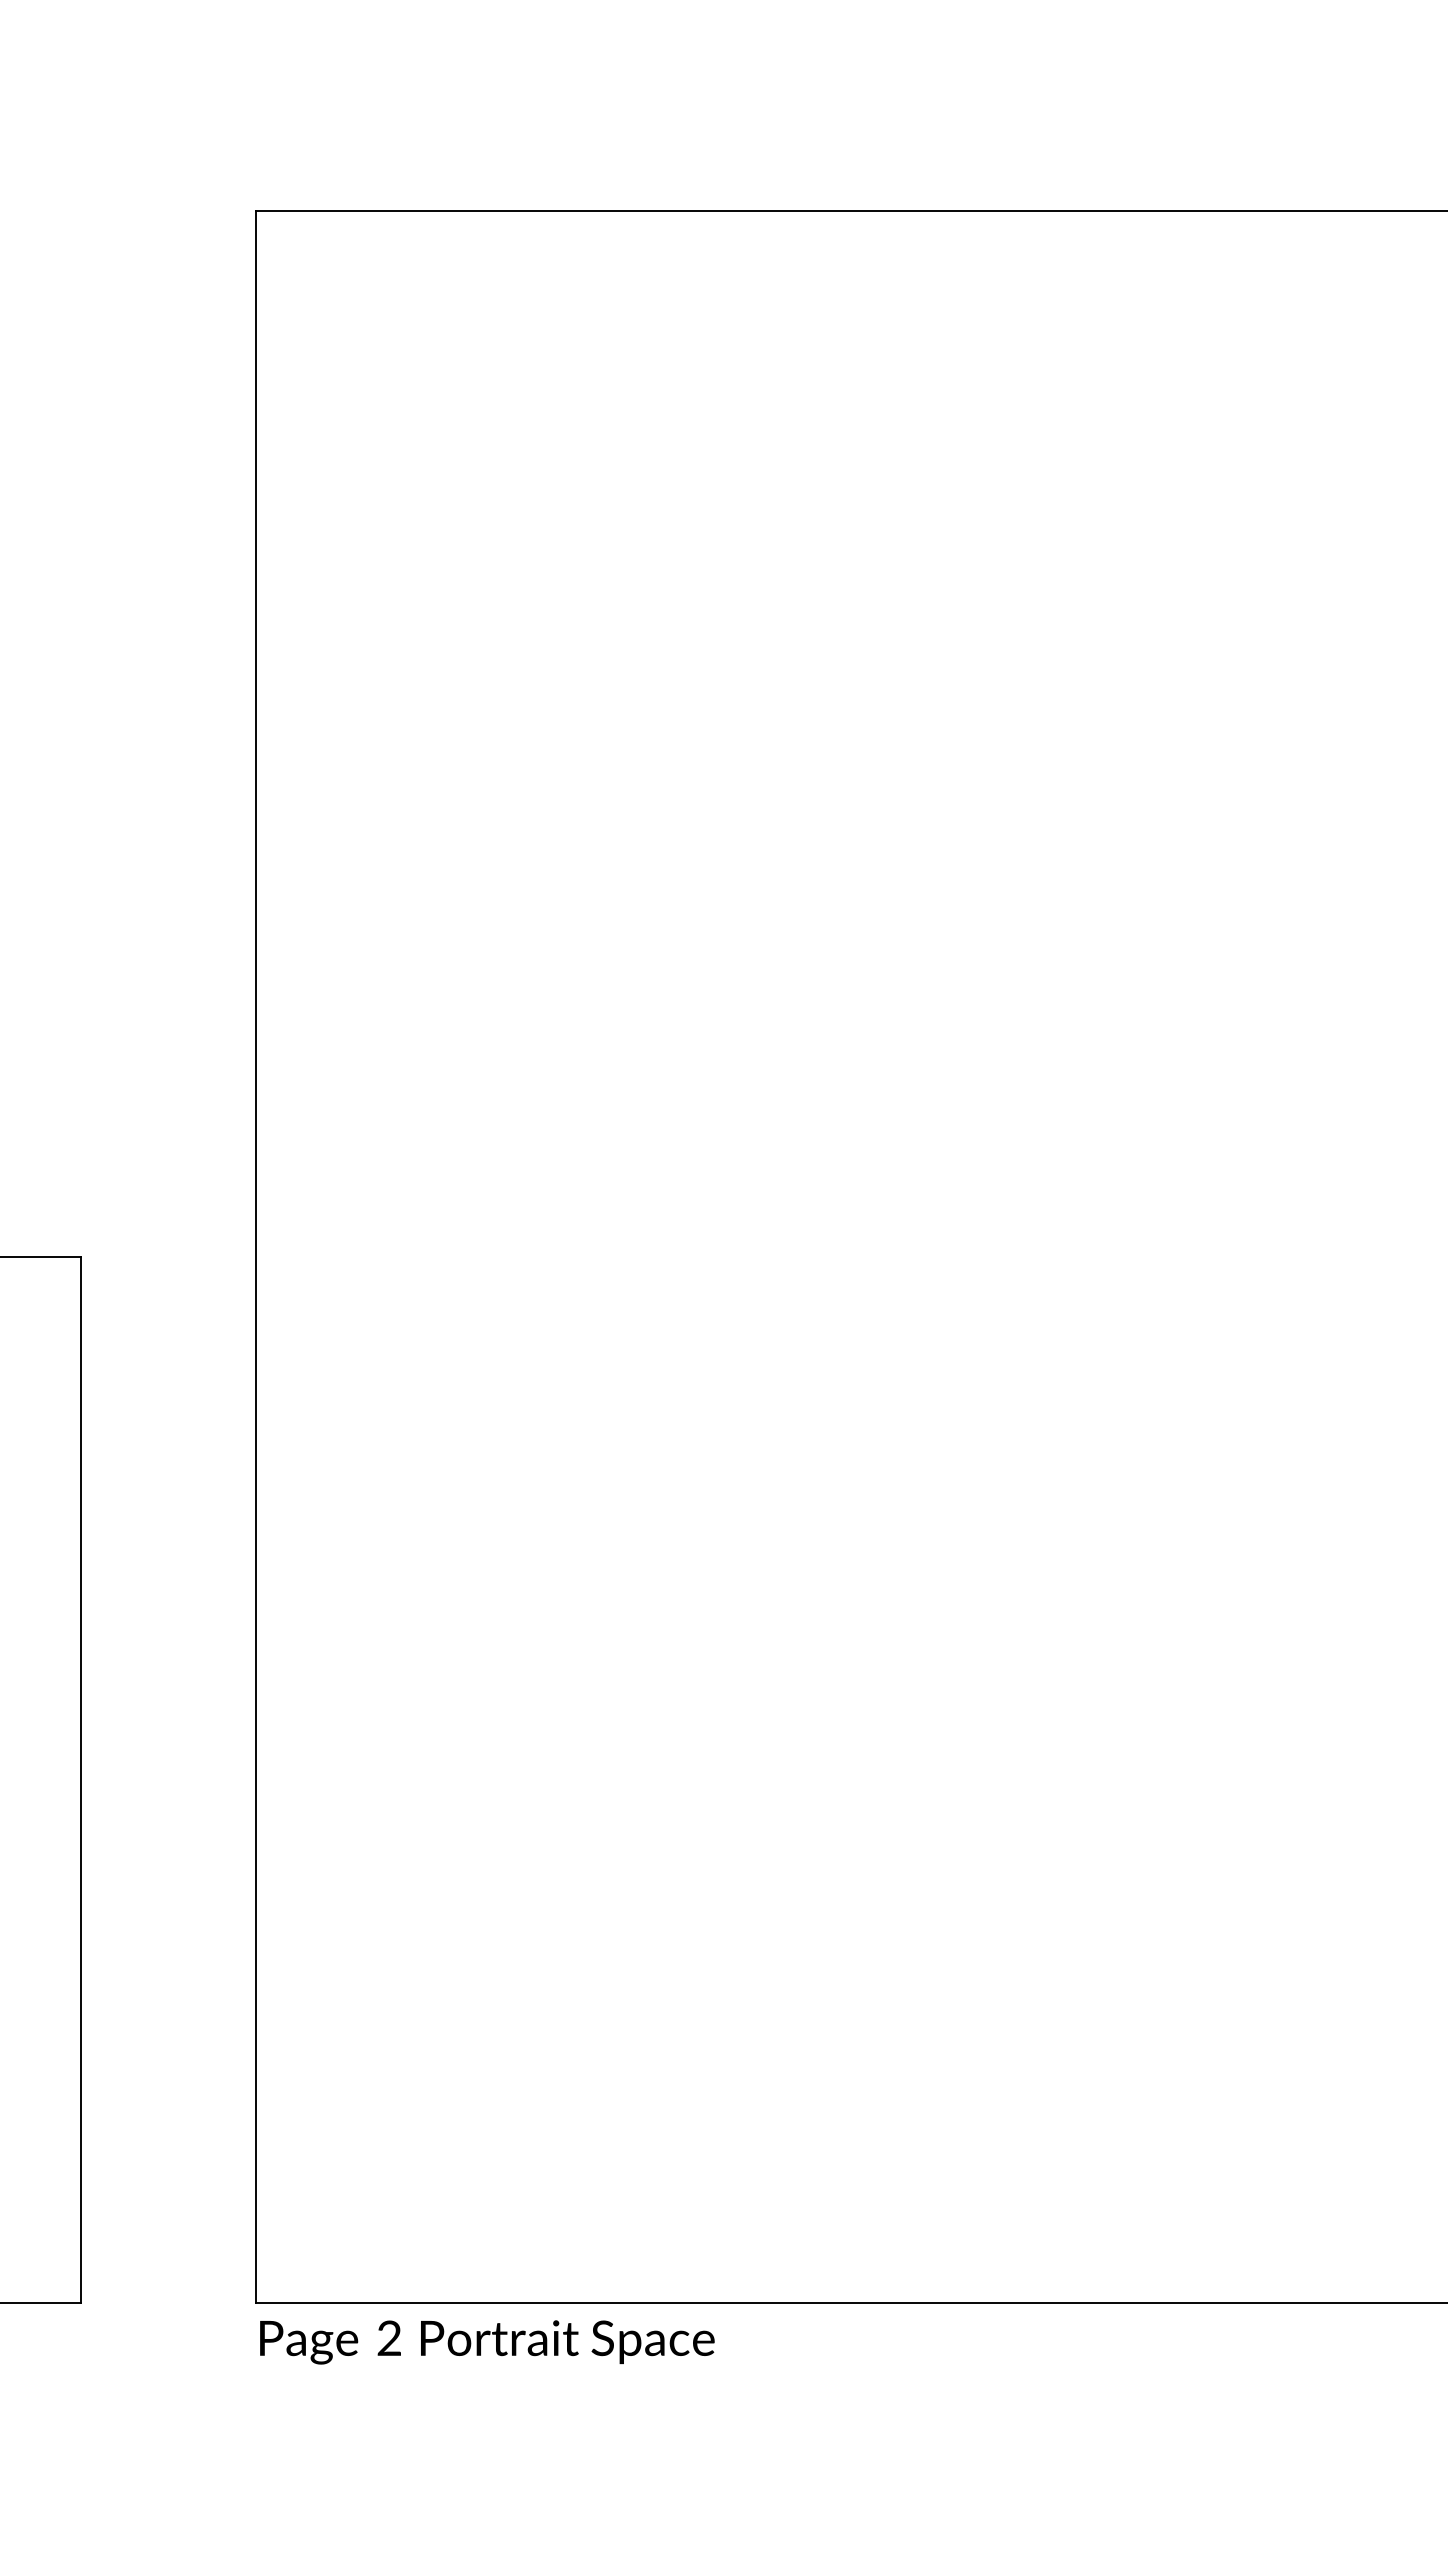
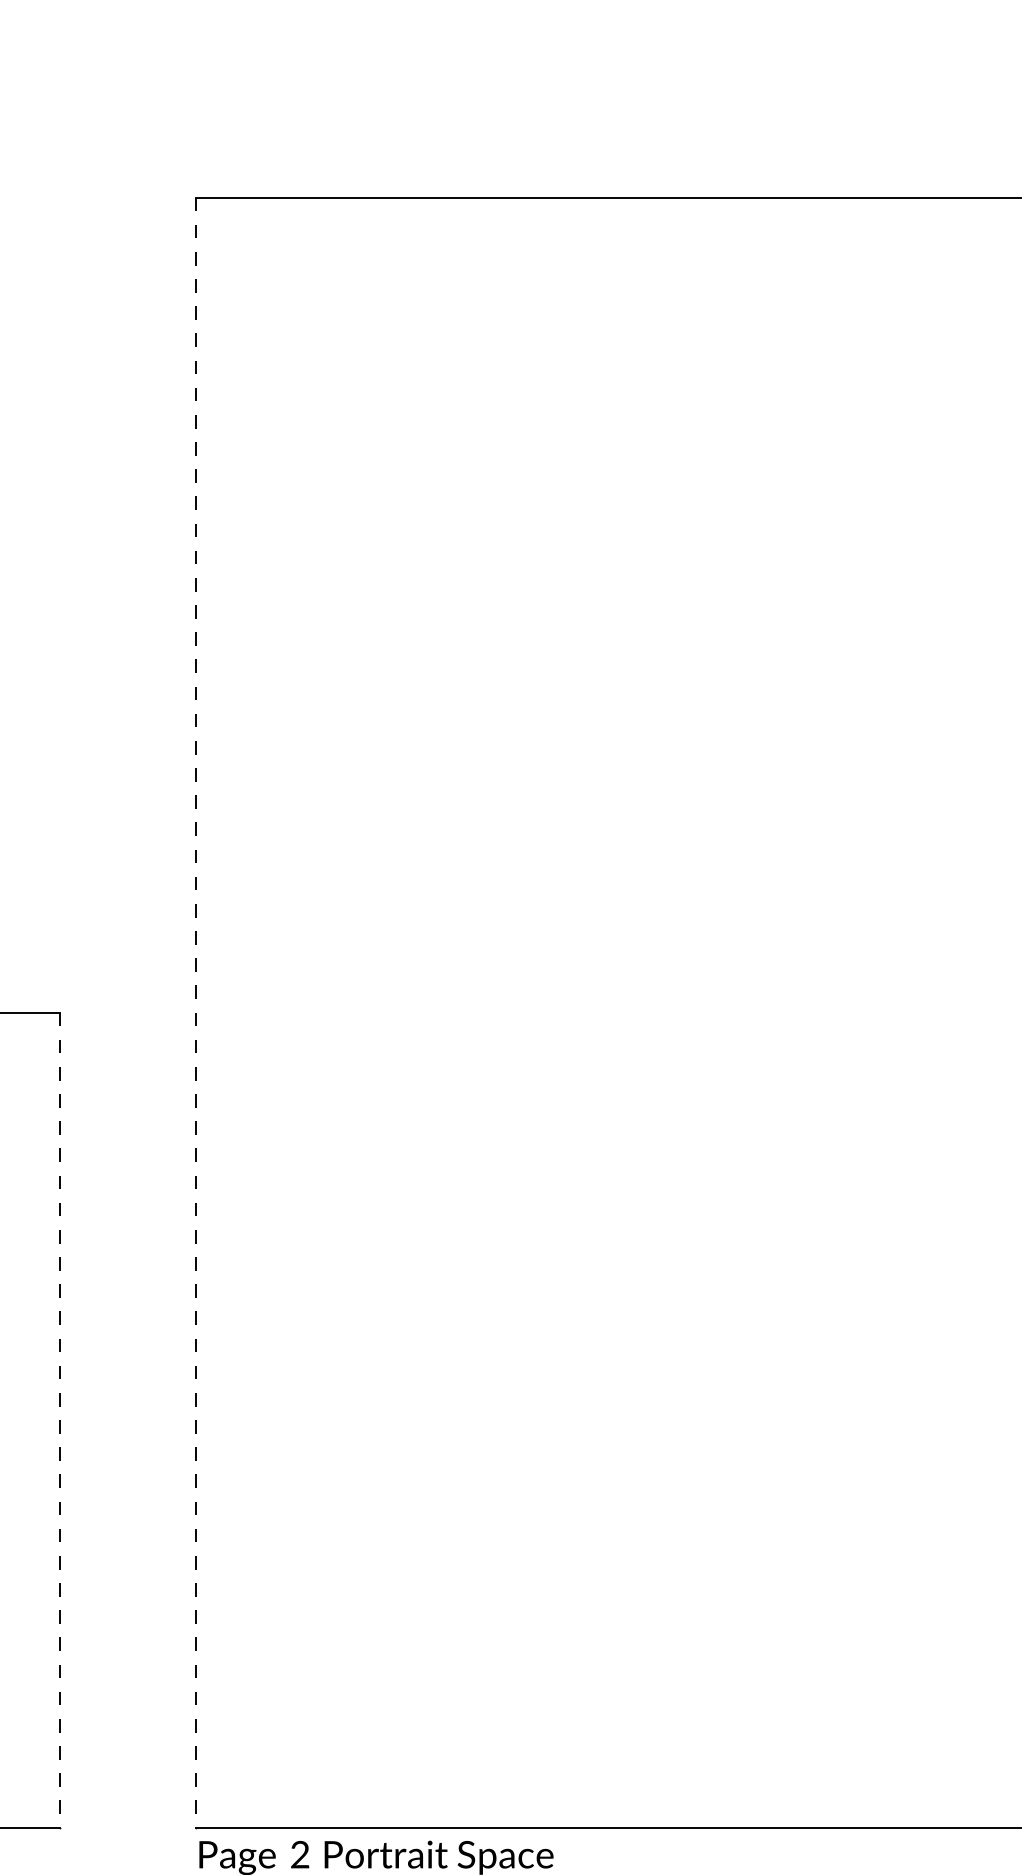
line: (255, 1257) -> (195, 1012), solid -> dashed
line: (81, 1780) -> (60, 1420), solid -> dashed

